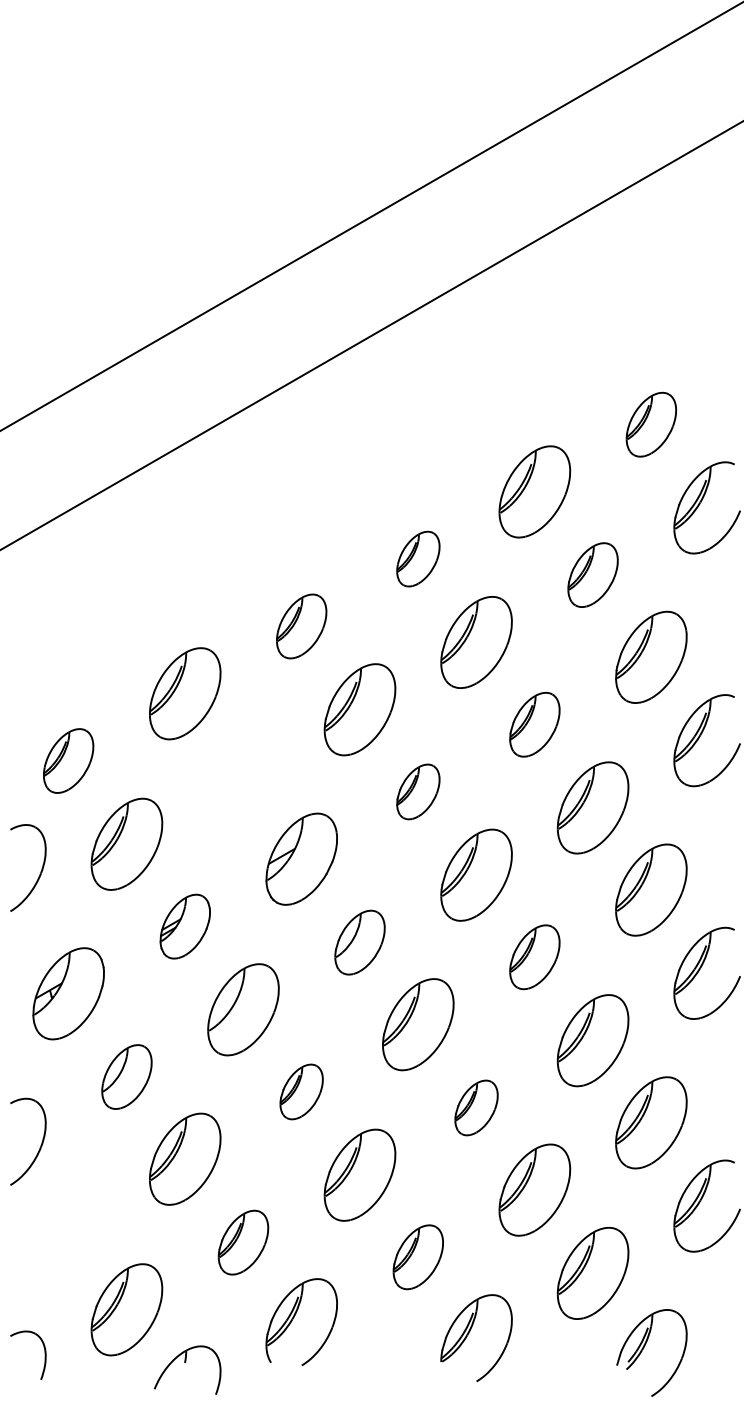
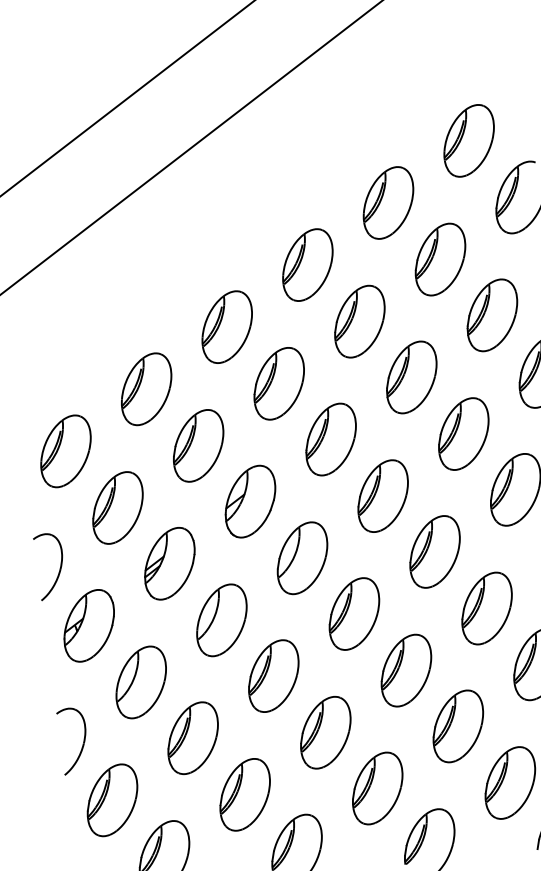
part: (651, 424) -> (469, 140), size x1.43
part: (418, 558) -> (307, 264), size x1.67
part: (592, 574) -> (440, 259), size x1.43
part: (301, 626) -> (227, 327), size x1.43
part: (534, 724) -> (411, 377), size x1.43
part: (68, 760) -> (65, 450), size x1.43
part: (243, 776) -> (198, 445), added
part: (418, 791) -> (331, 439), size x1.67
part: (40, 871) -> (59, 567), moved
part: (185, 926) -> (170, 563), size x1.43
part: (359, 942) -> (302, 558), size x1.43
part: (534, 956) -> (434, 551), size x1.43
part: (126, 1076) -> (140, 682), size x1.43
part: (301, 1091) -> (273, 675), size x1.67
part: (476, 1107) -> (406, 670), size x1.67
part: (68, 1226) -> (112, 800), added
part: (243, 1242) -> (245, 794), size x1.43
part: (418, 1256) -> (377, 787), size x1.43

